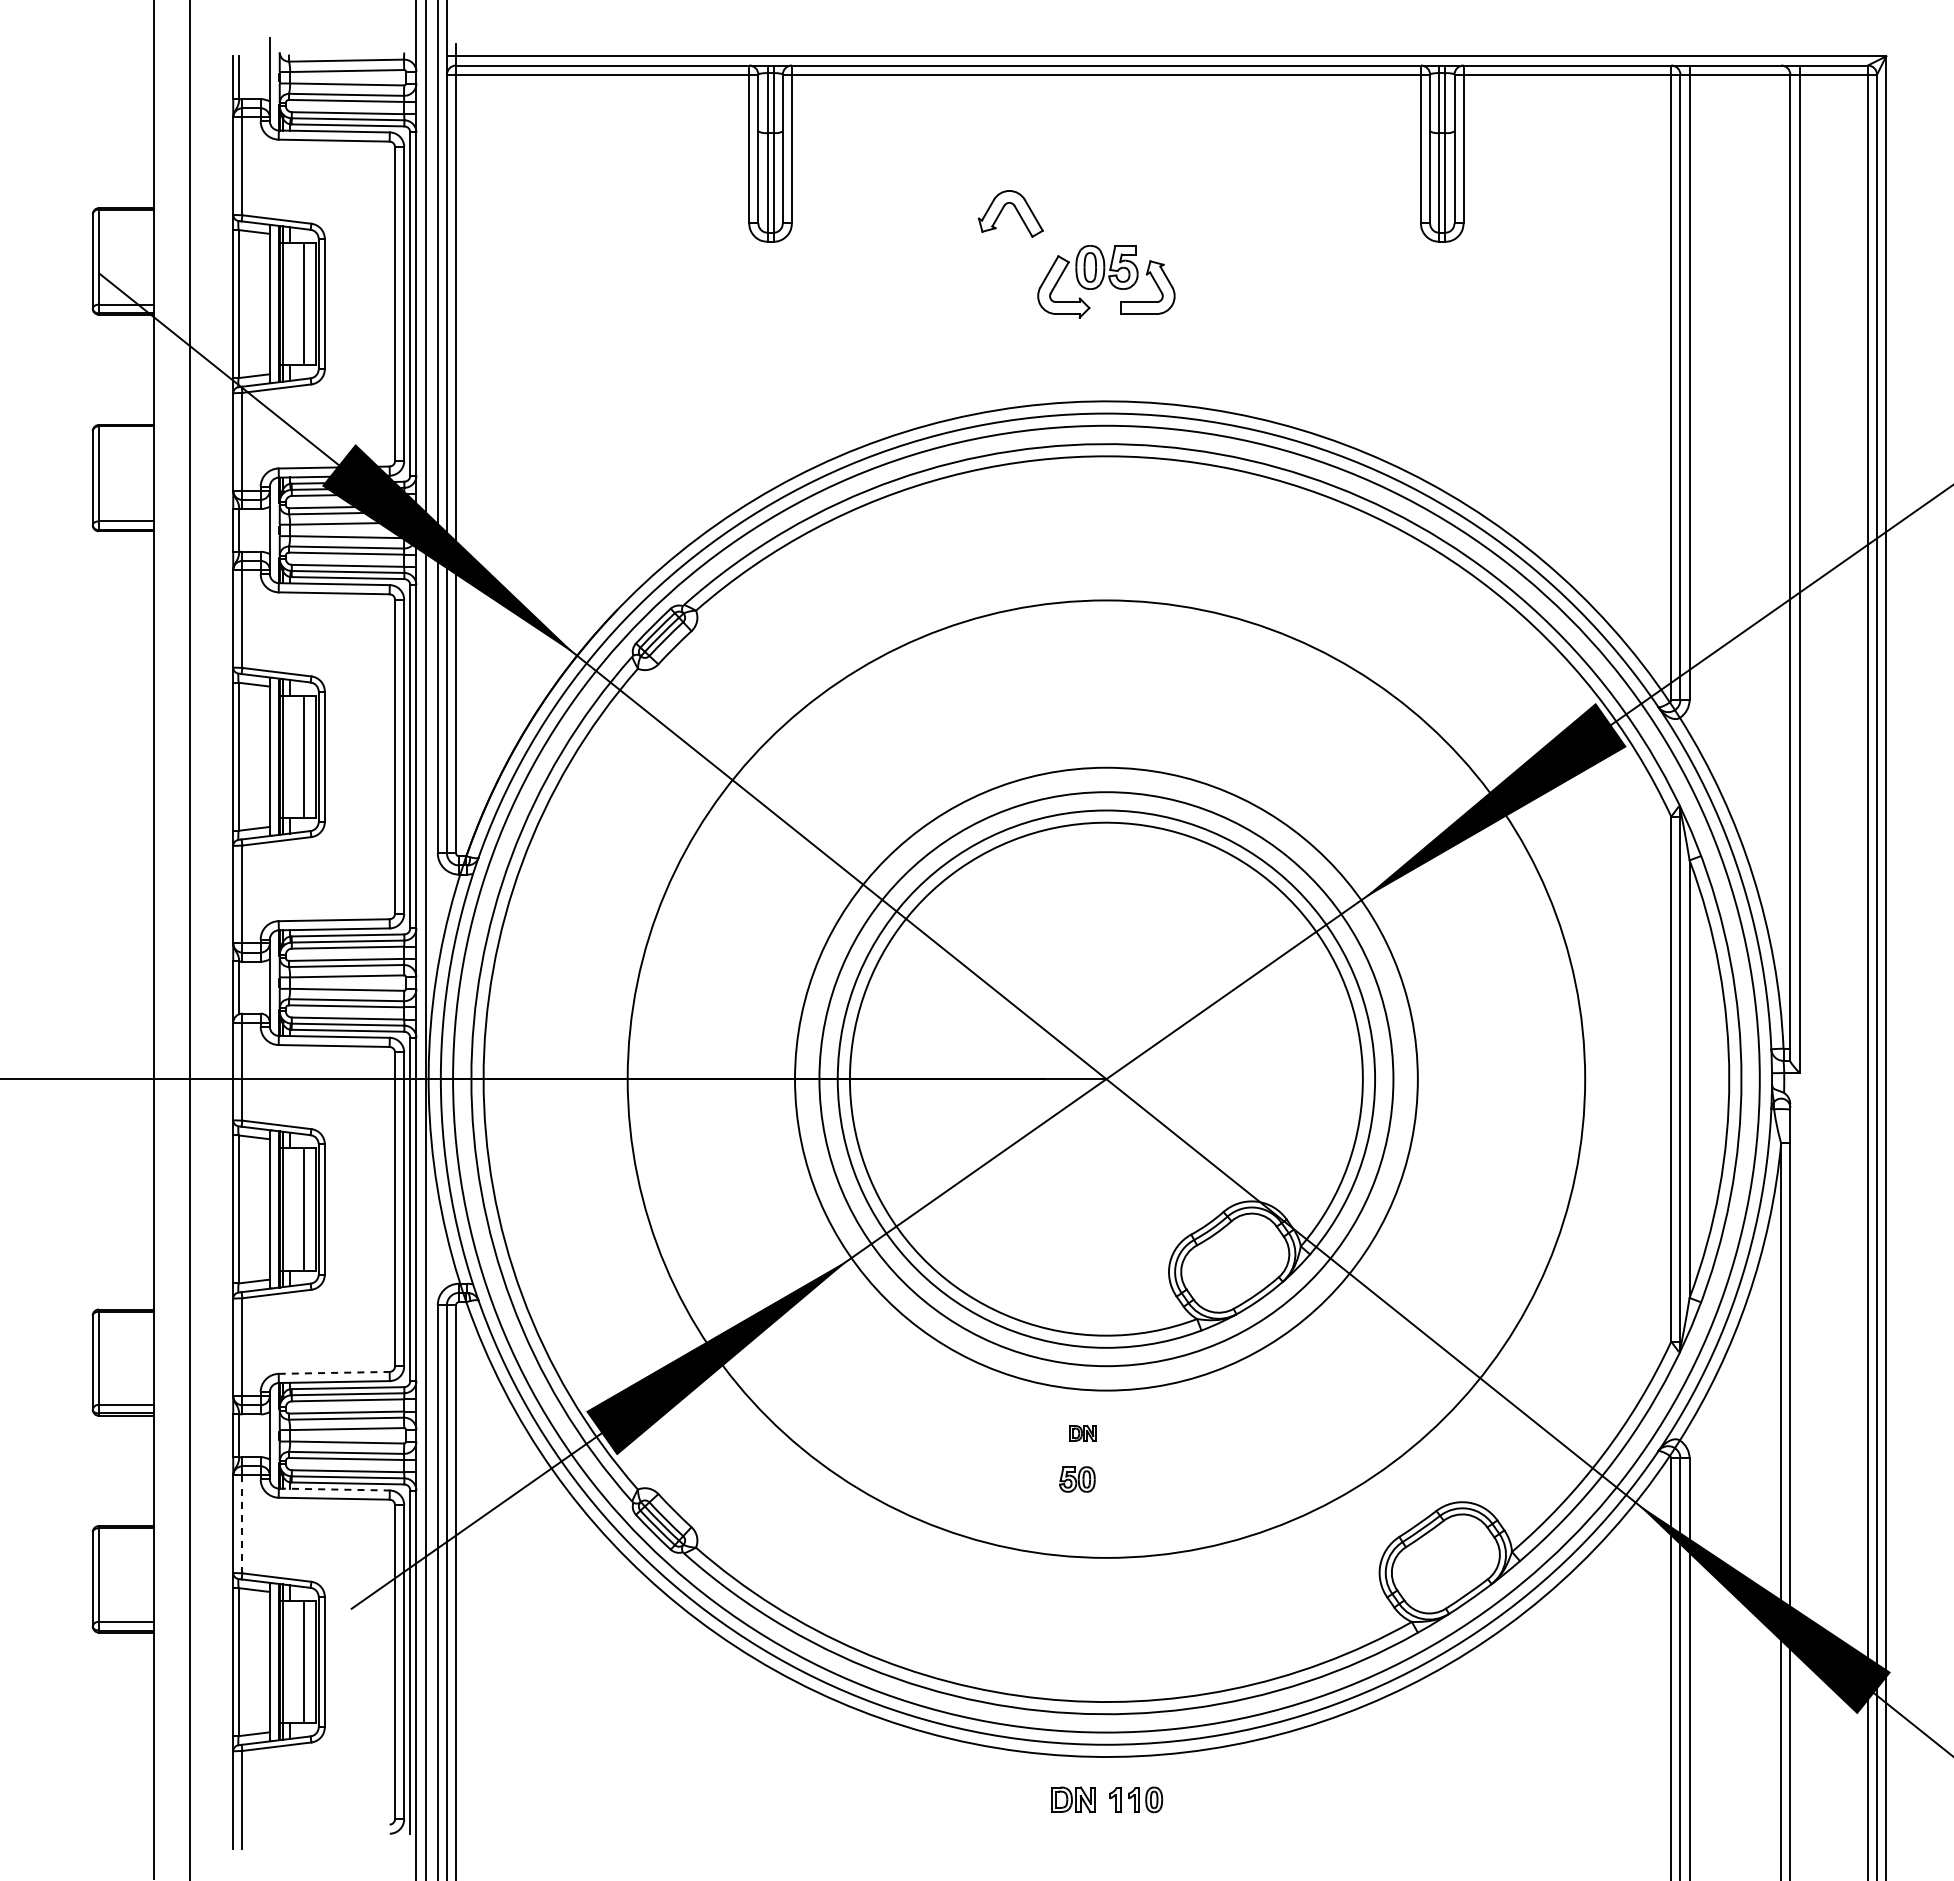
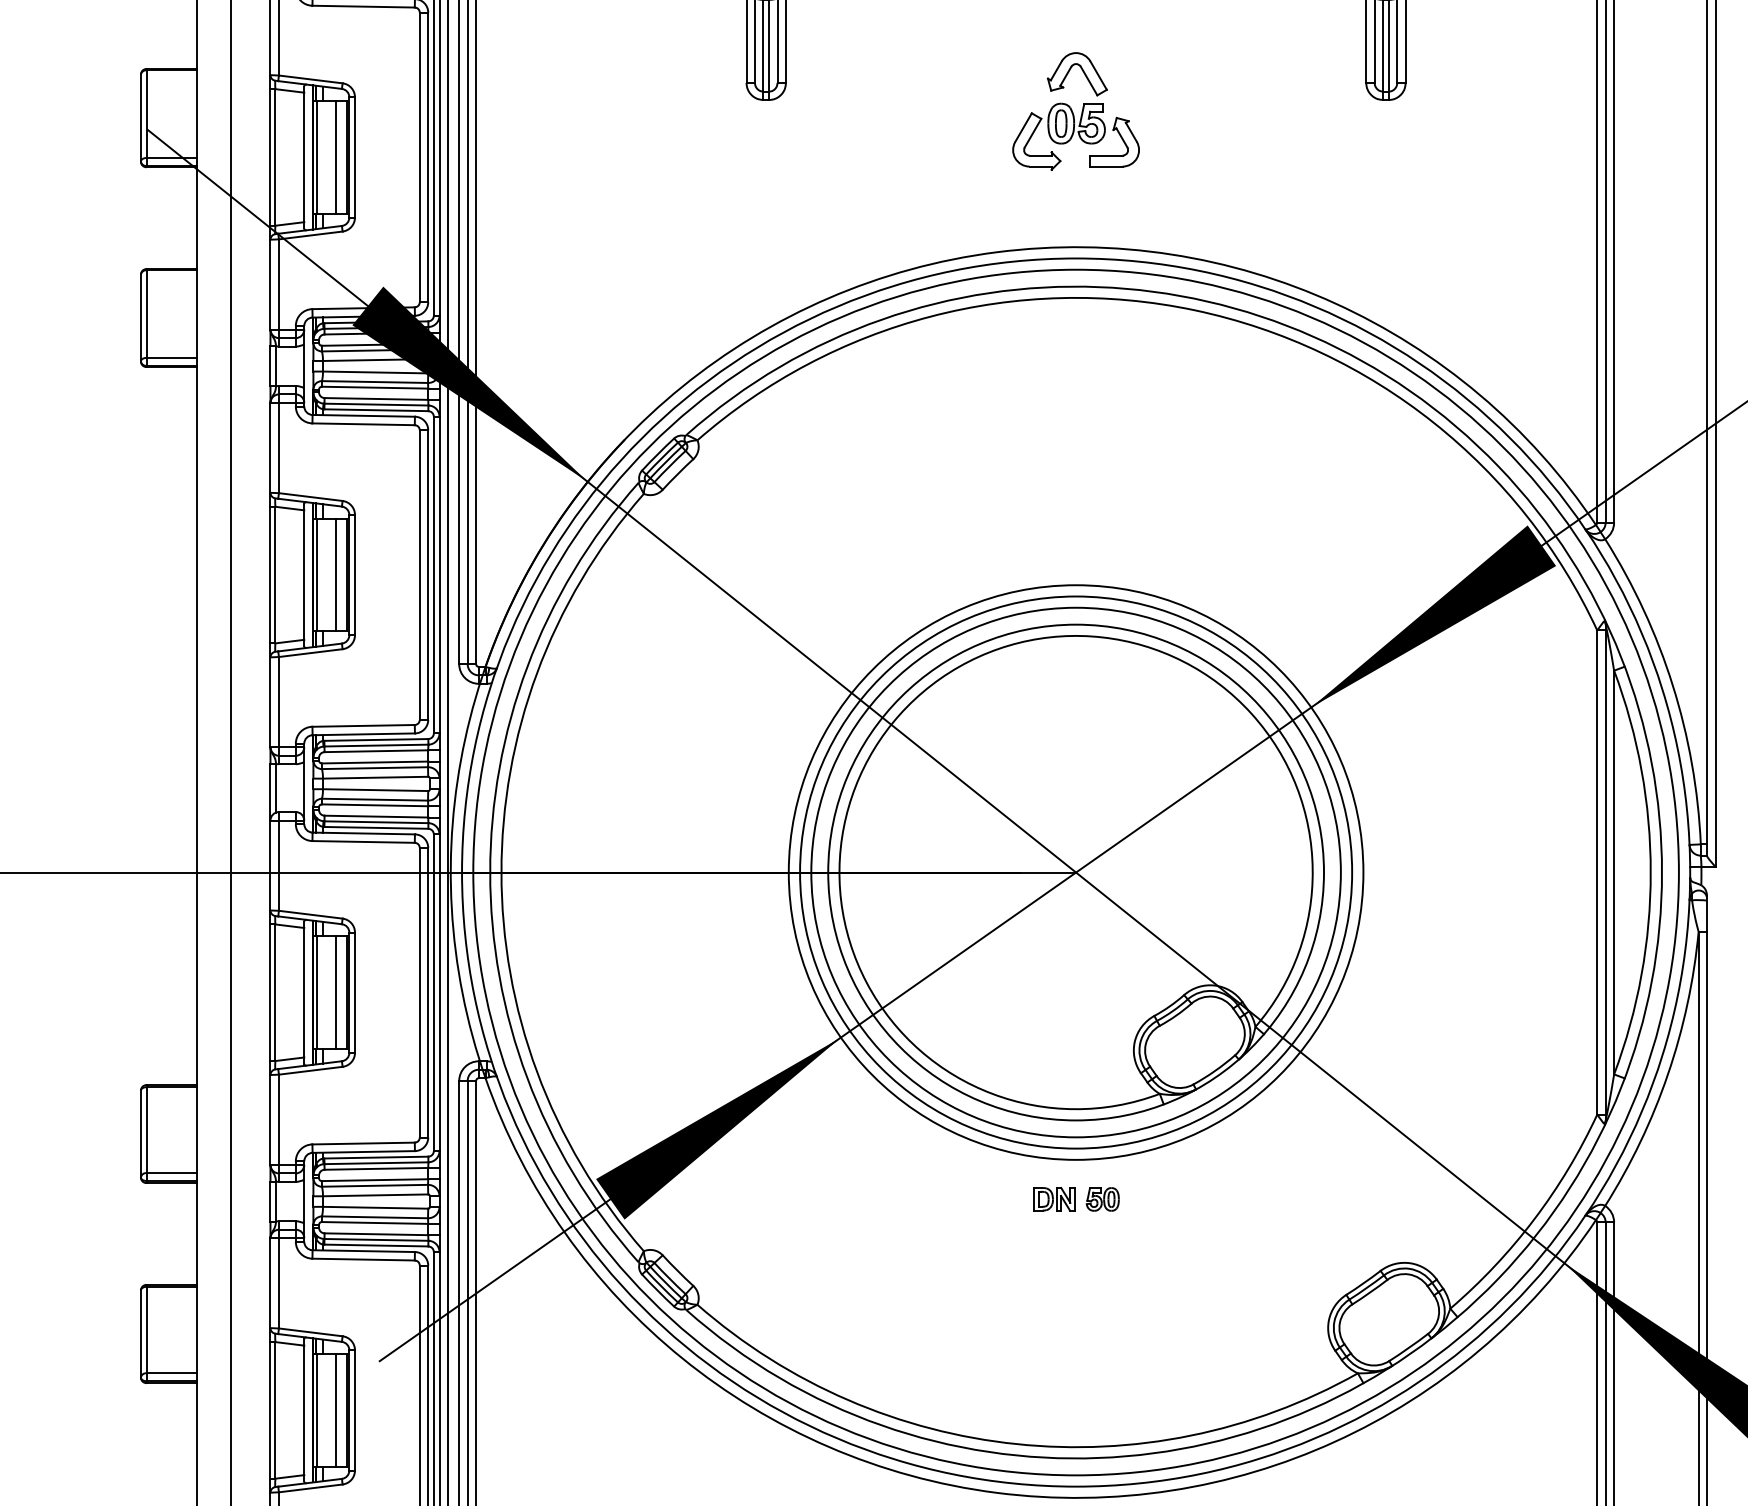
part: (1016, 211) -> (1082, 72), moved
circle: (1106, 1078) -> (1076, 871), size x0.62
line: (334, 1372) -> (363, 1143), dashed -> solid
part: (1082, 1433) -> (1054, 1199), size x1.67
part: (1077, 1479) -> (1102, 1199), moved
line: (334, 1489) -> (363, 1251), dashed -> solid
line: (242, 1524) -> (279, 1283), dashed -> solid

